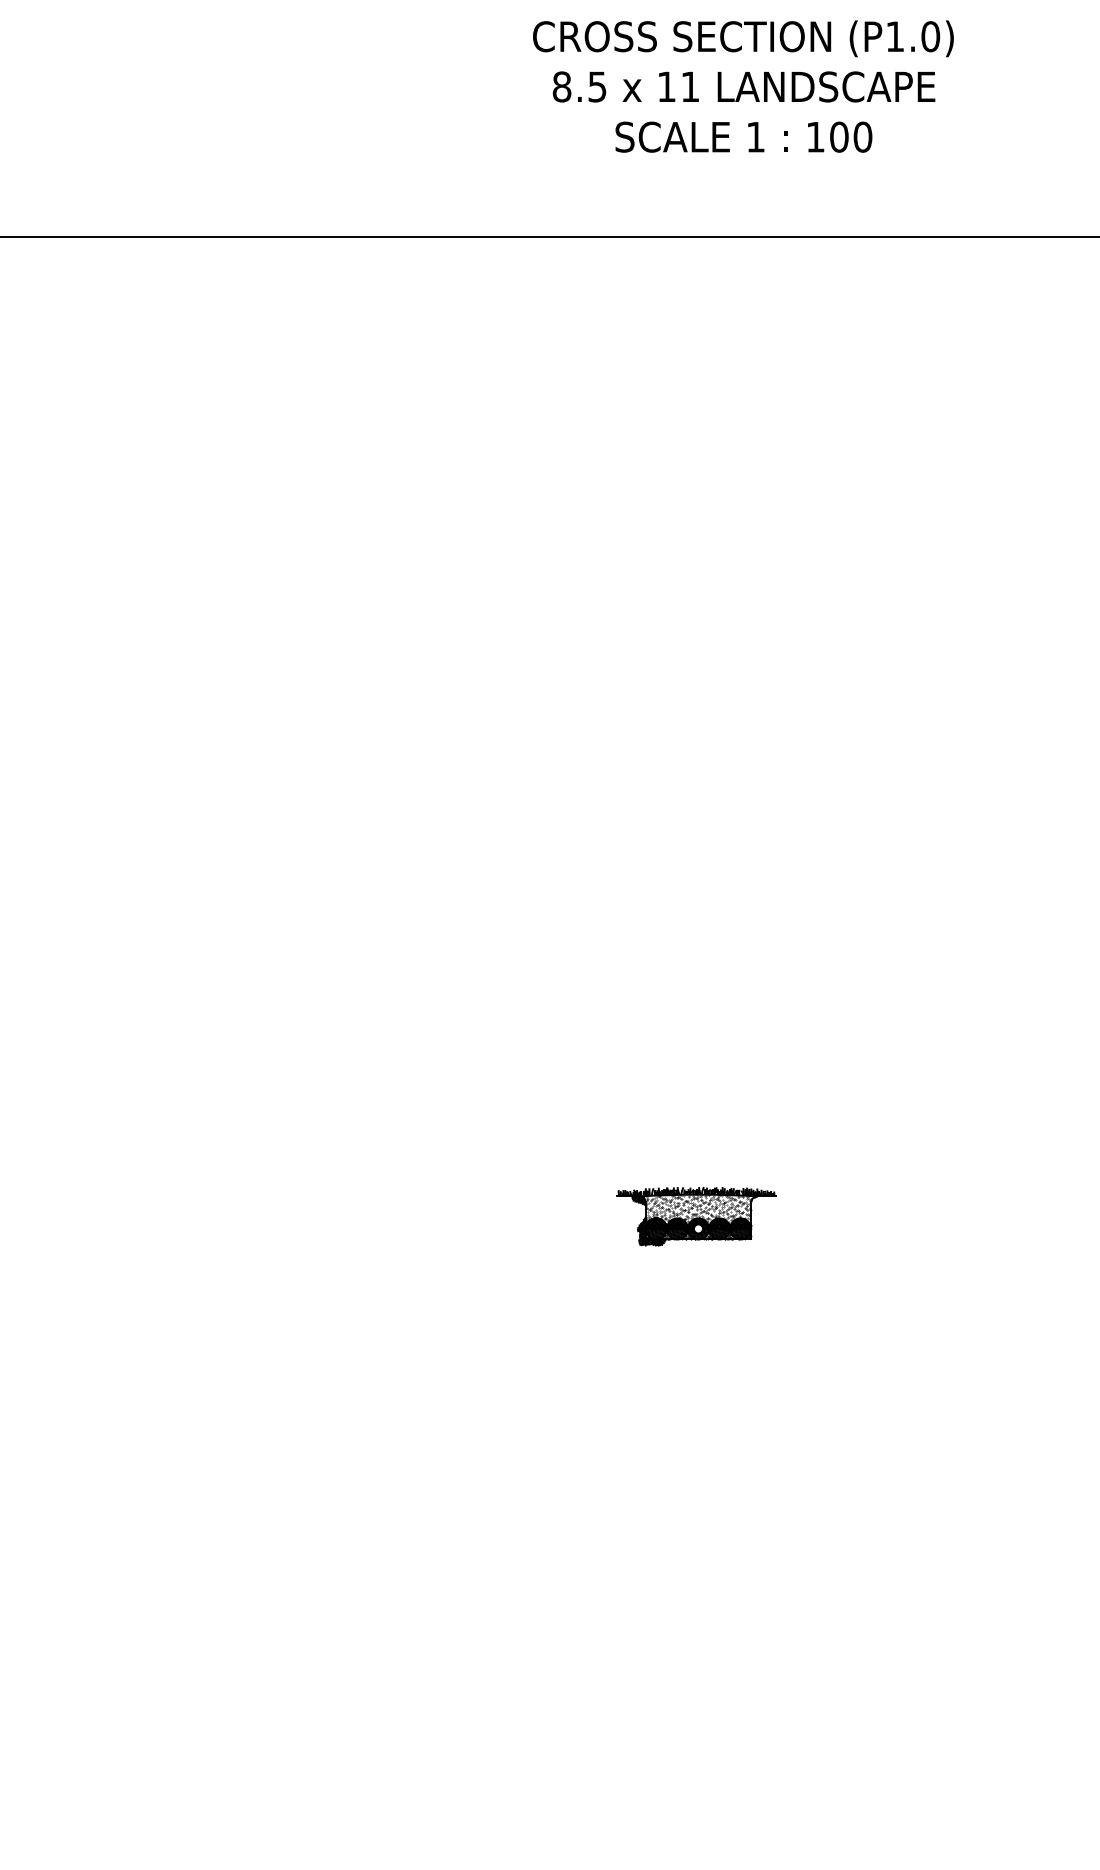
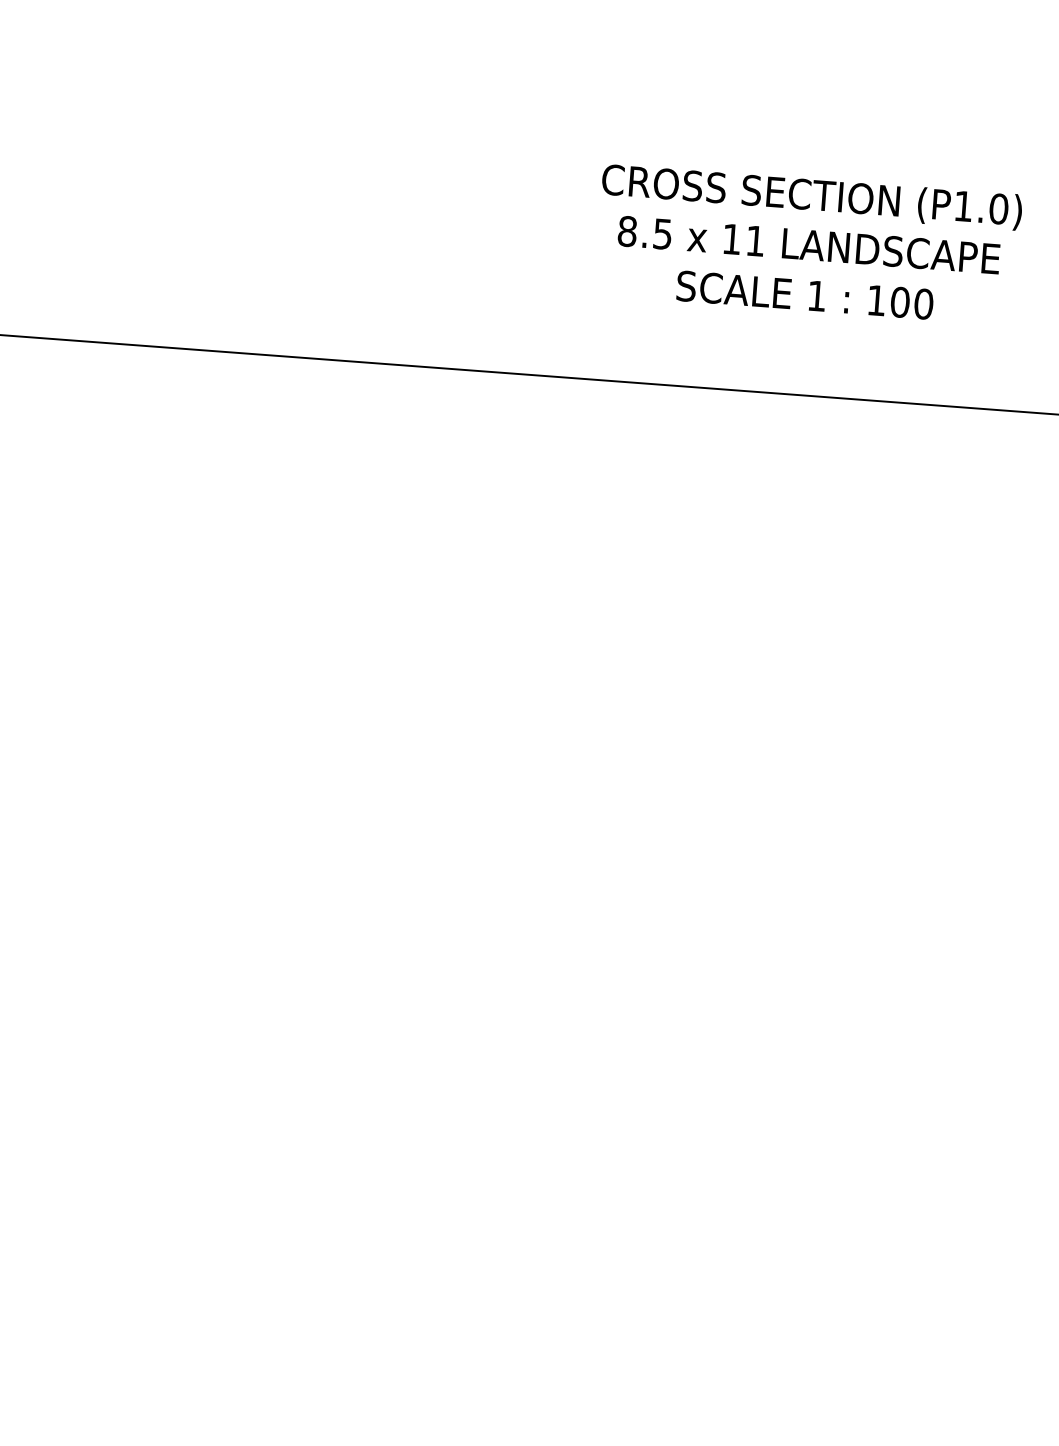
part: (696, 1216) -> (676, 1367), removed

